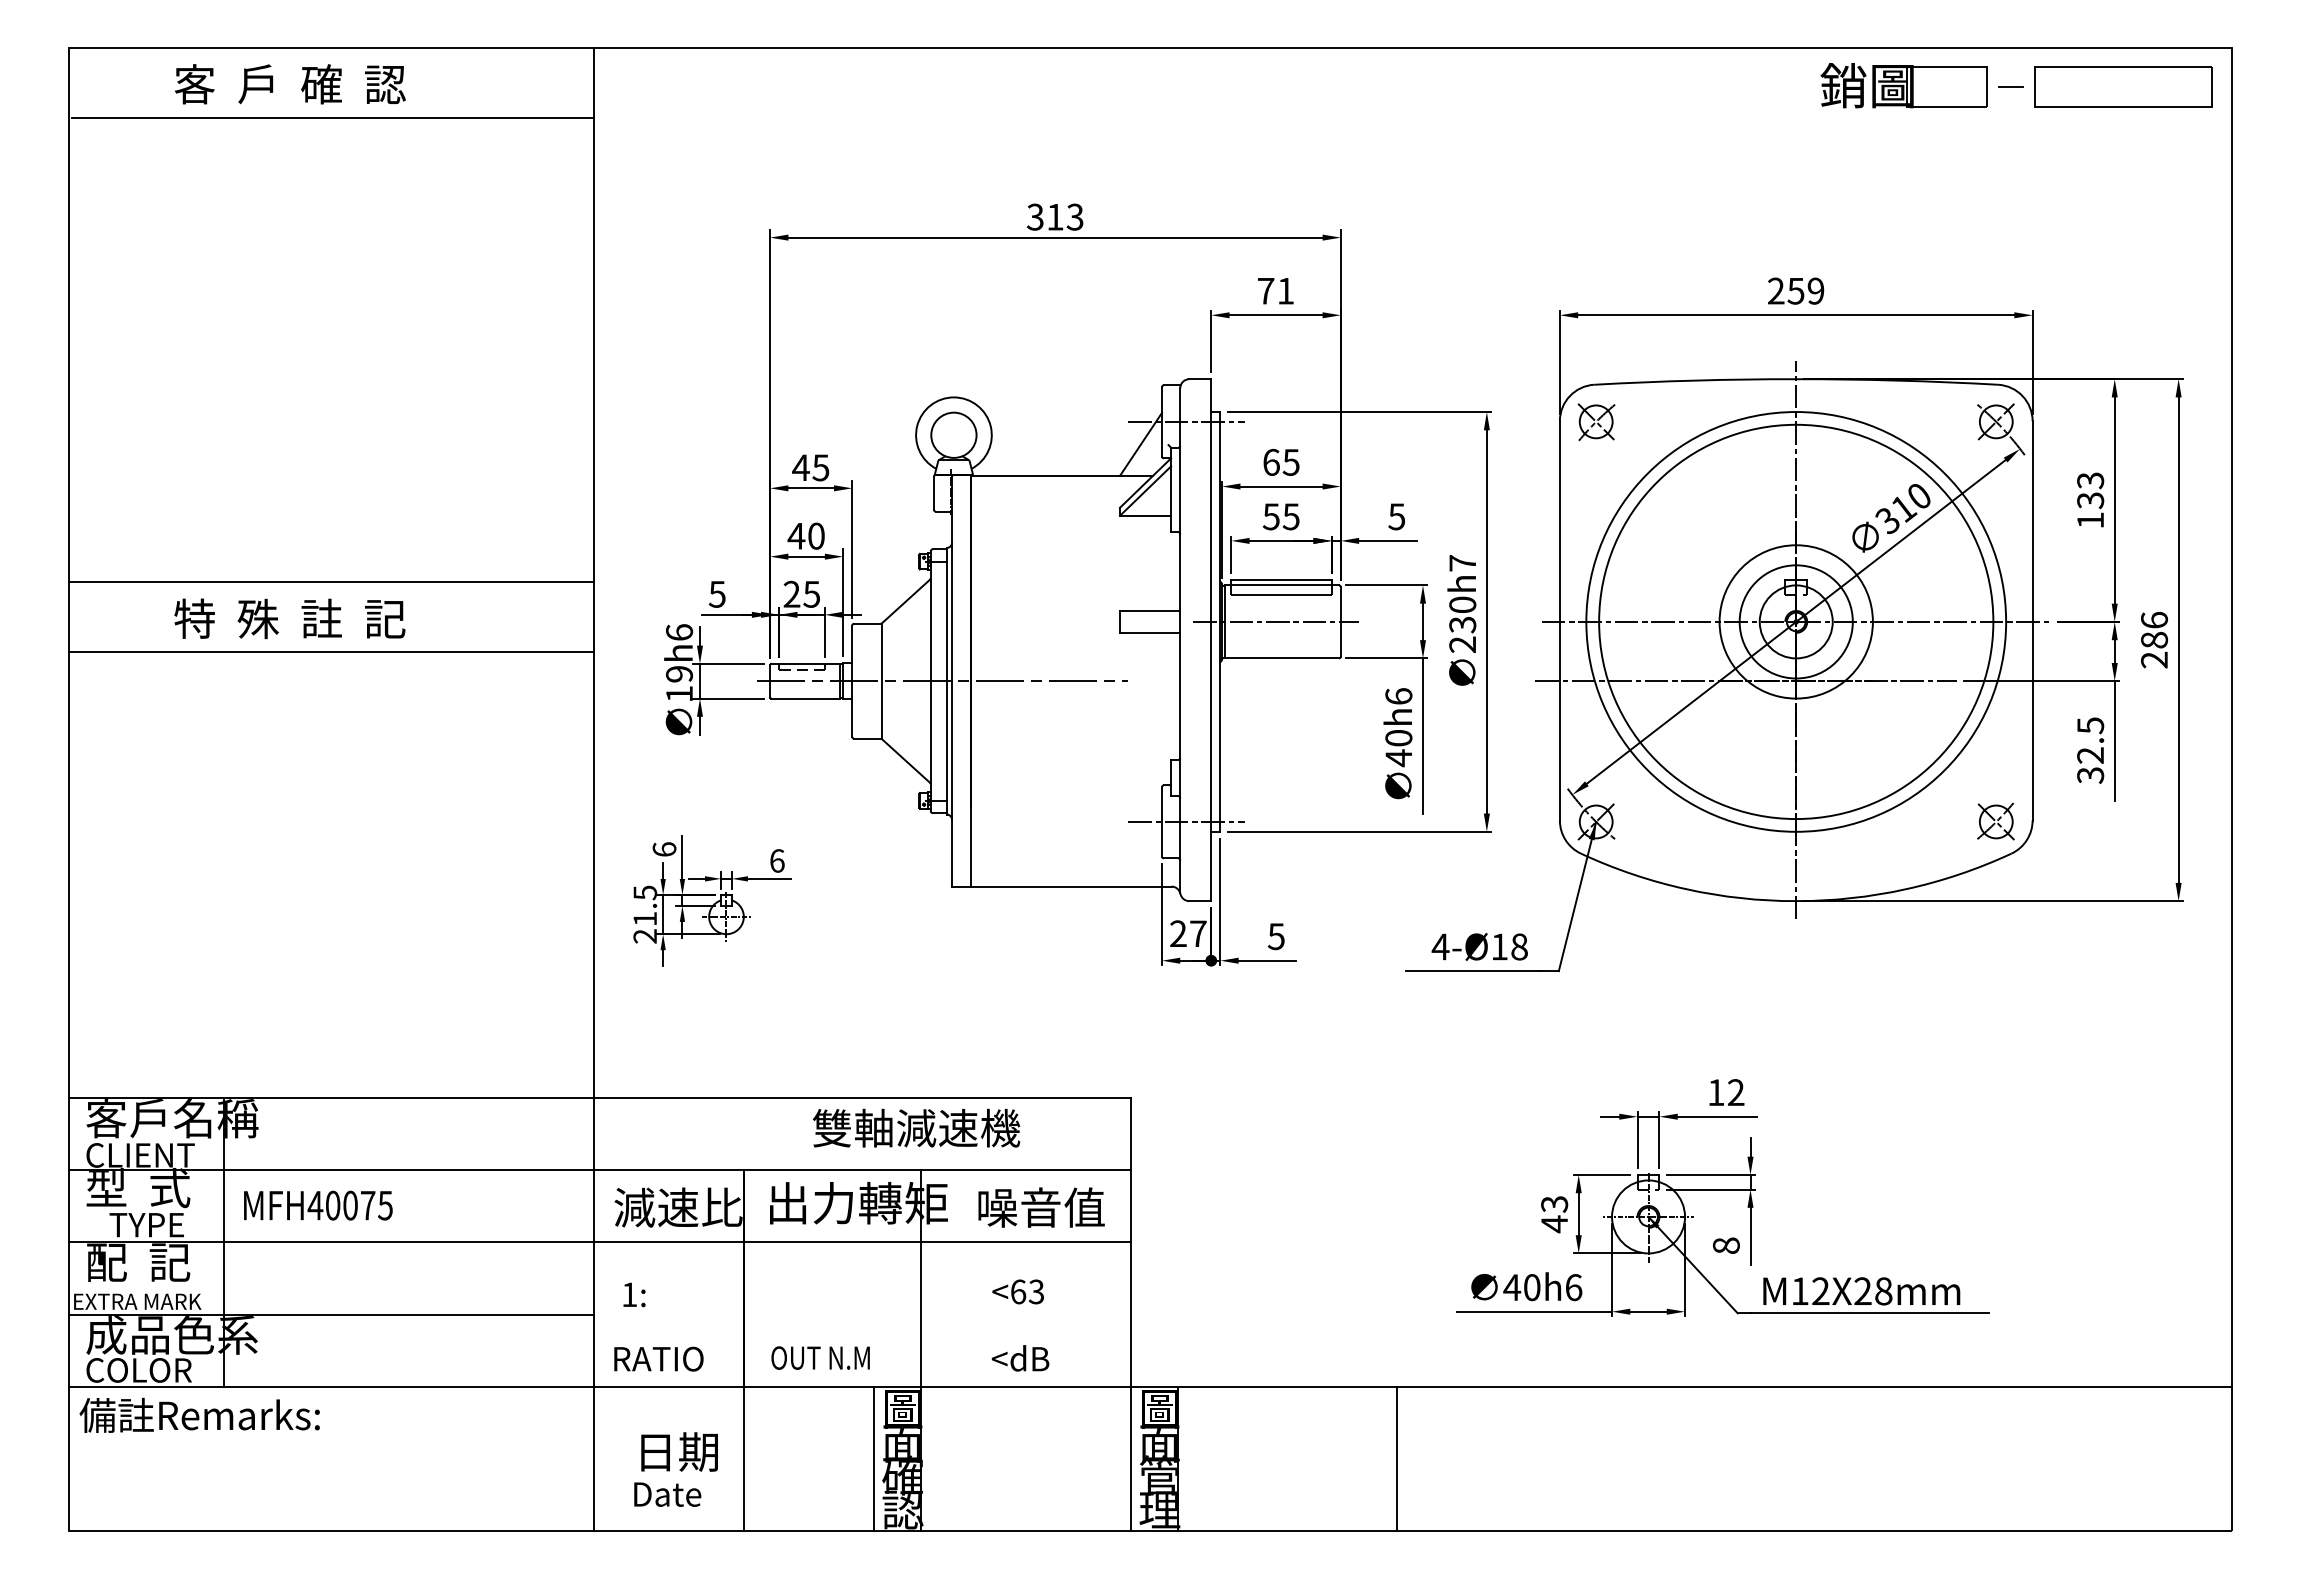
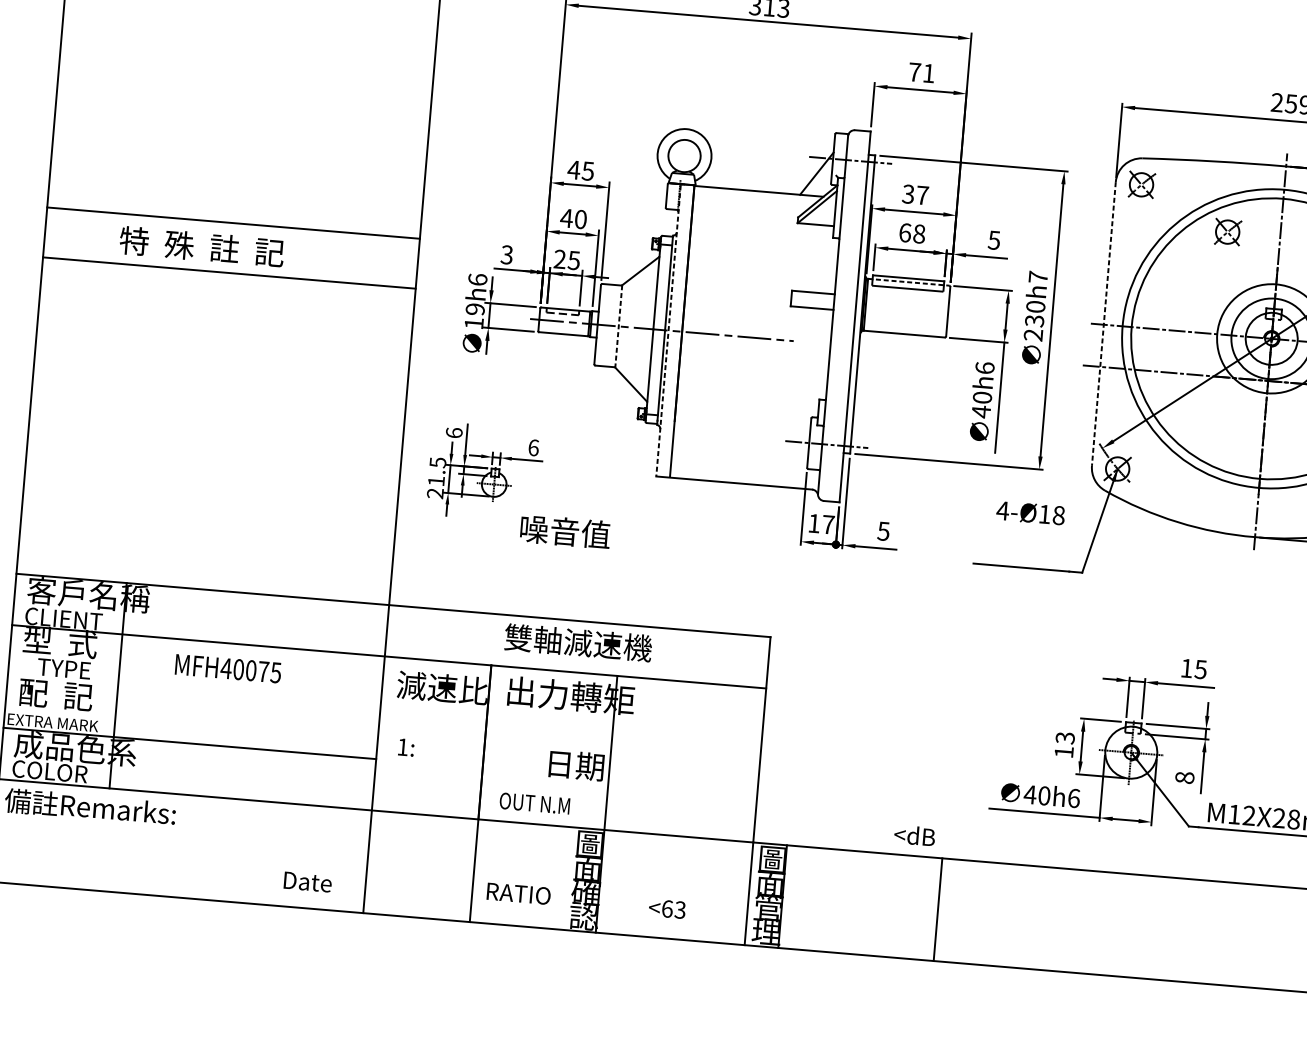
text: (1280, 461) -> (914, 194), 65 -> 37
part: (1722, 478) -> (1227, 232), added
text: (1280, 516) -> (911, 233), 55 -> 68
line: (1282, 585) -> (908, 282), solid -> dashed
text: (717, 593) -> (507, 254), 5 -> 3
line: (1559, 620) -> (1103, 323), solid -> dashed
line: (1276, 621) -> (902, 307), removed
line: (881, 681) -> (618, 326), solid -> dashed
line: (952, 681) -> (668, 330), solid -> dashed
text: (1178, 933) -> (814, 523), 27 -> 17
text: (1479, 946) -> (1030, 512), moved
text: (1735, 1092) -> (1200, 669), 12 -> 15
text: (916, 1127) -> (578, 642), moved
text: (318, 1205) -> (228, 668), moved
text: (1041, 1207) -> (565, 531), moved
text: (1554, 1224) -> (1064, 752), 43 -> 13
line: (599, 1242) -> (384, 708), removed
text: (1017, 1291) -> (666, 908), moved
text: (658, 1358) -> (518, 893), moved
text: (1020, 1358) -> (914, 835), moved
text: (679, 1451) -> (576, 765), moved
line: (873, 1458) -> (566, 878), removed
text: (667, 1494) -> (307, 882), moved

